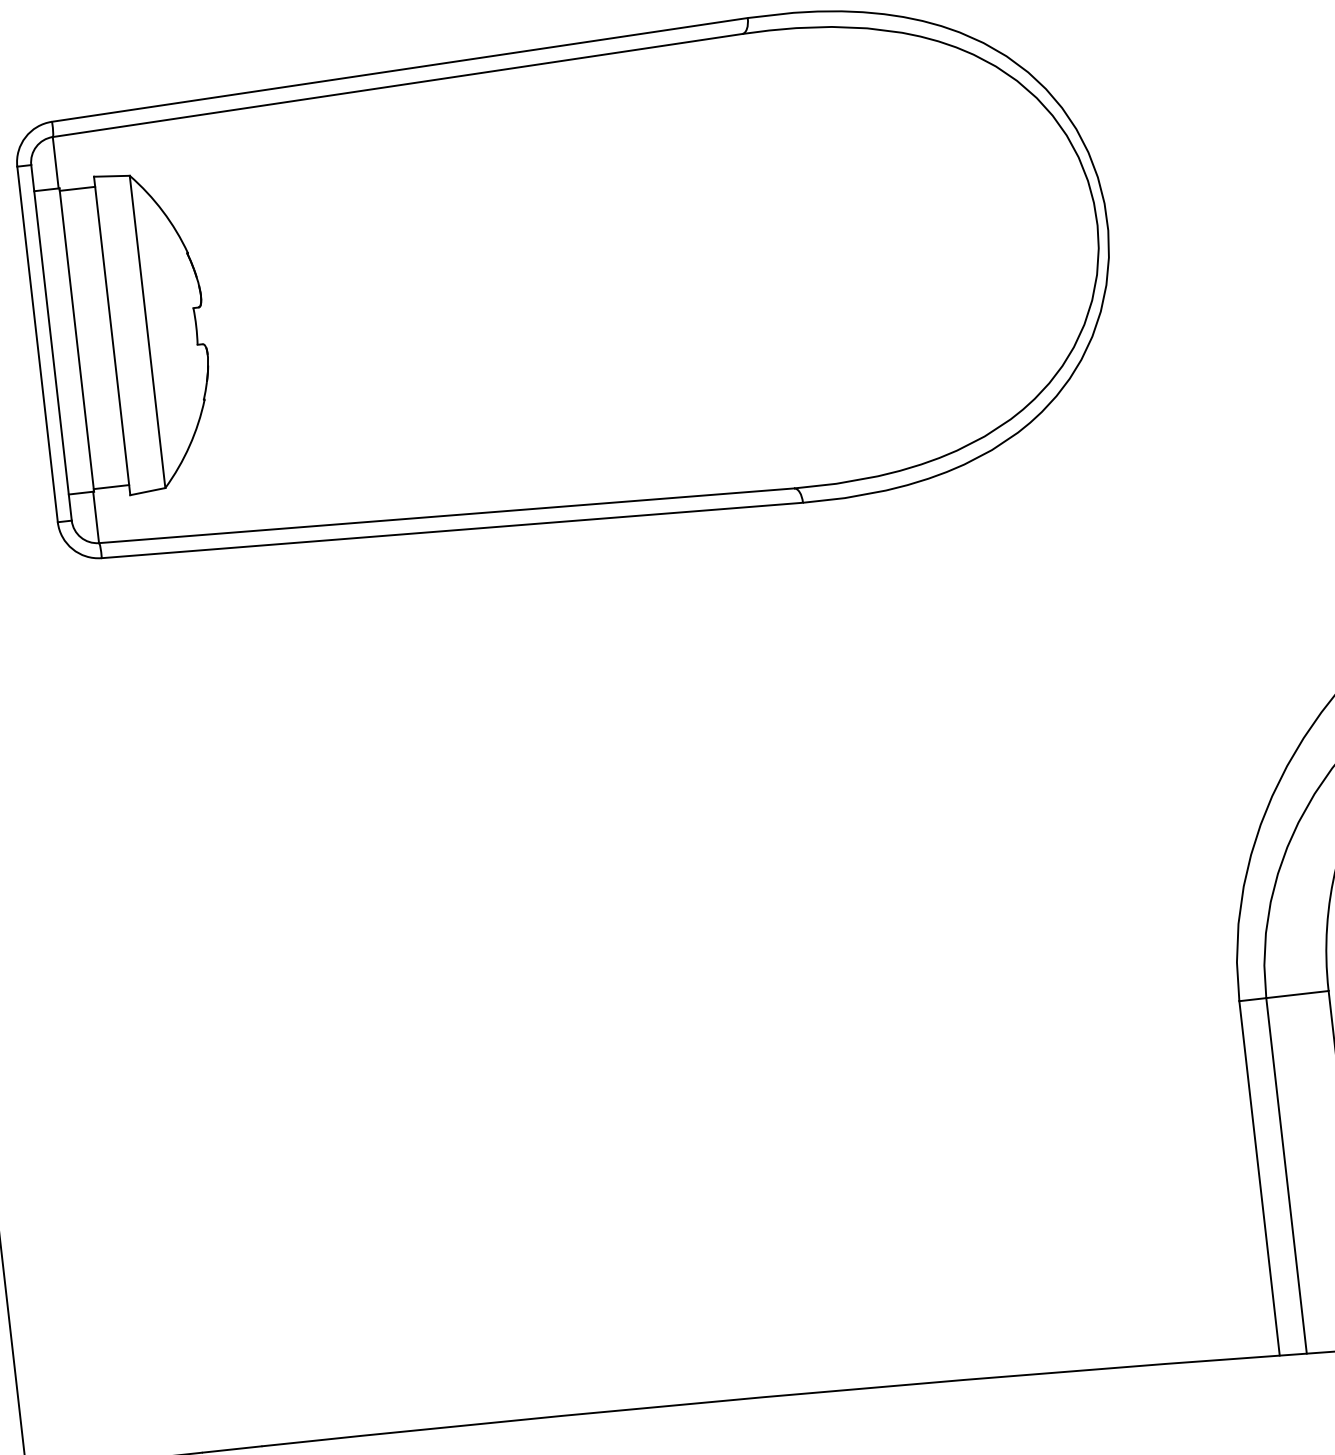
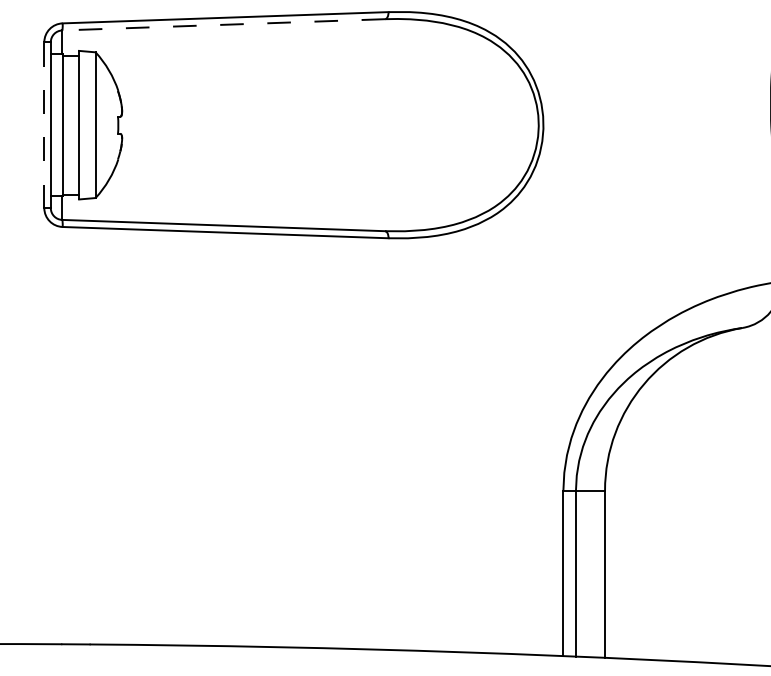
line: (397, 84) -> (223, 24), solid -> dashed
line: (38, 345) -> (44, 125), solid -> dashed

